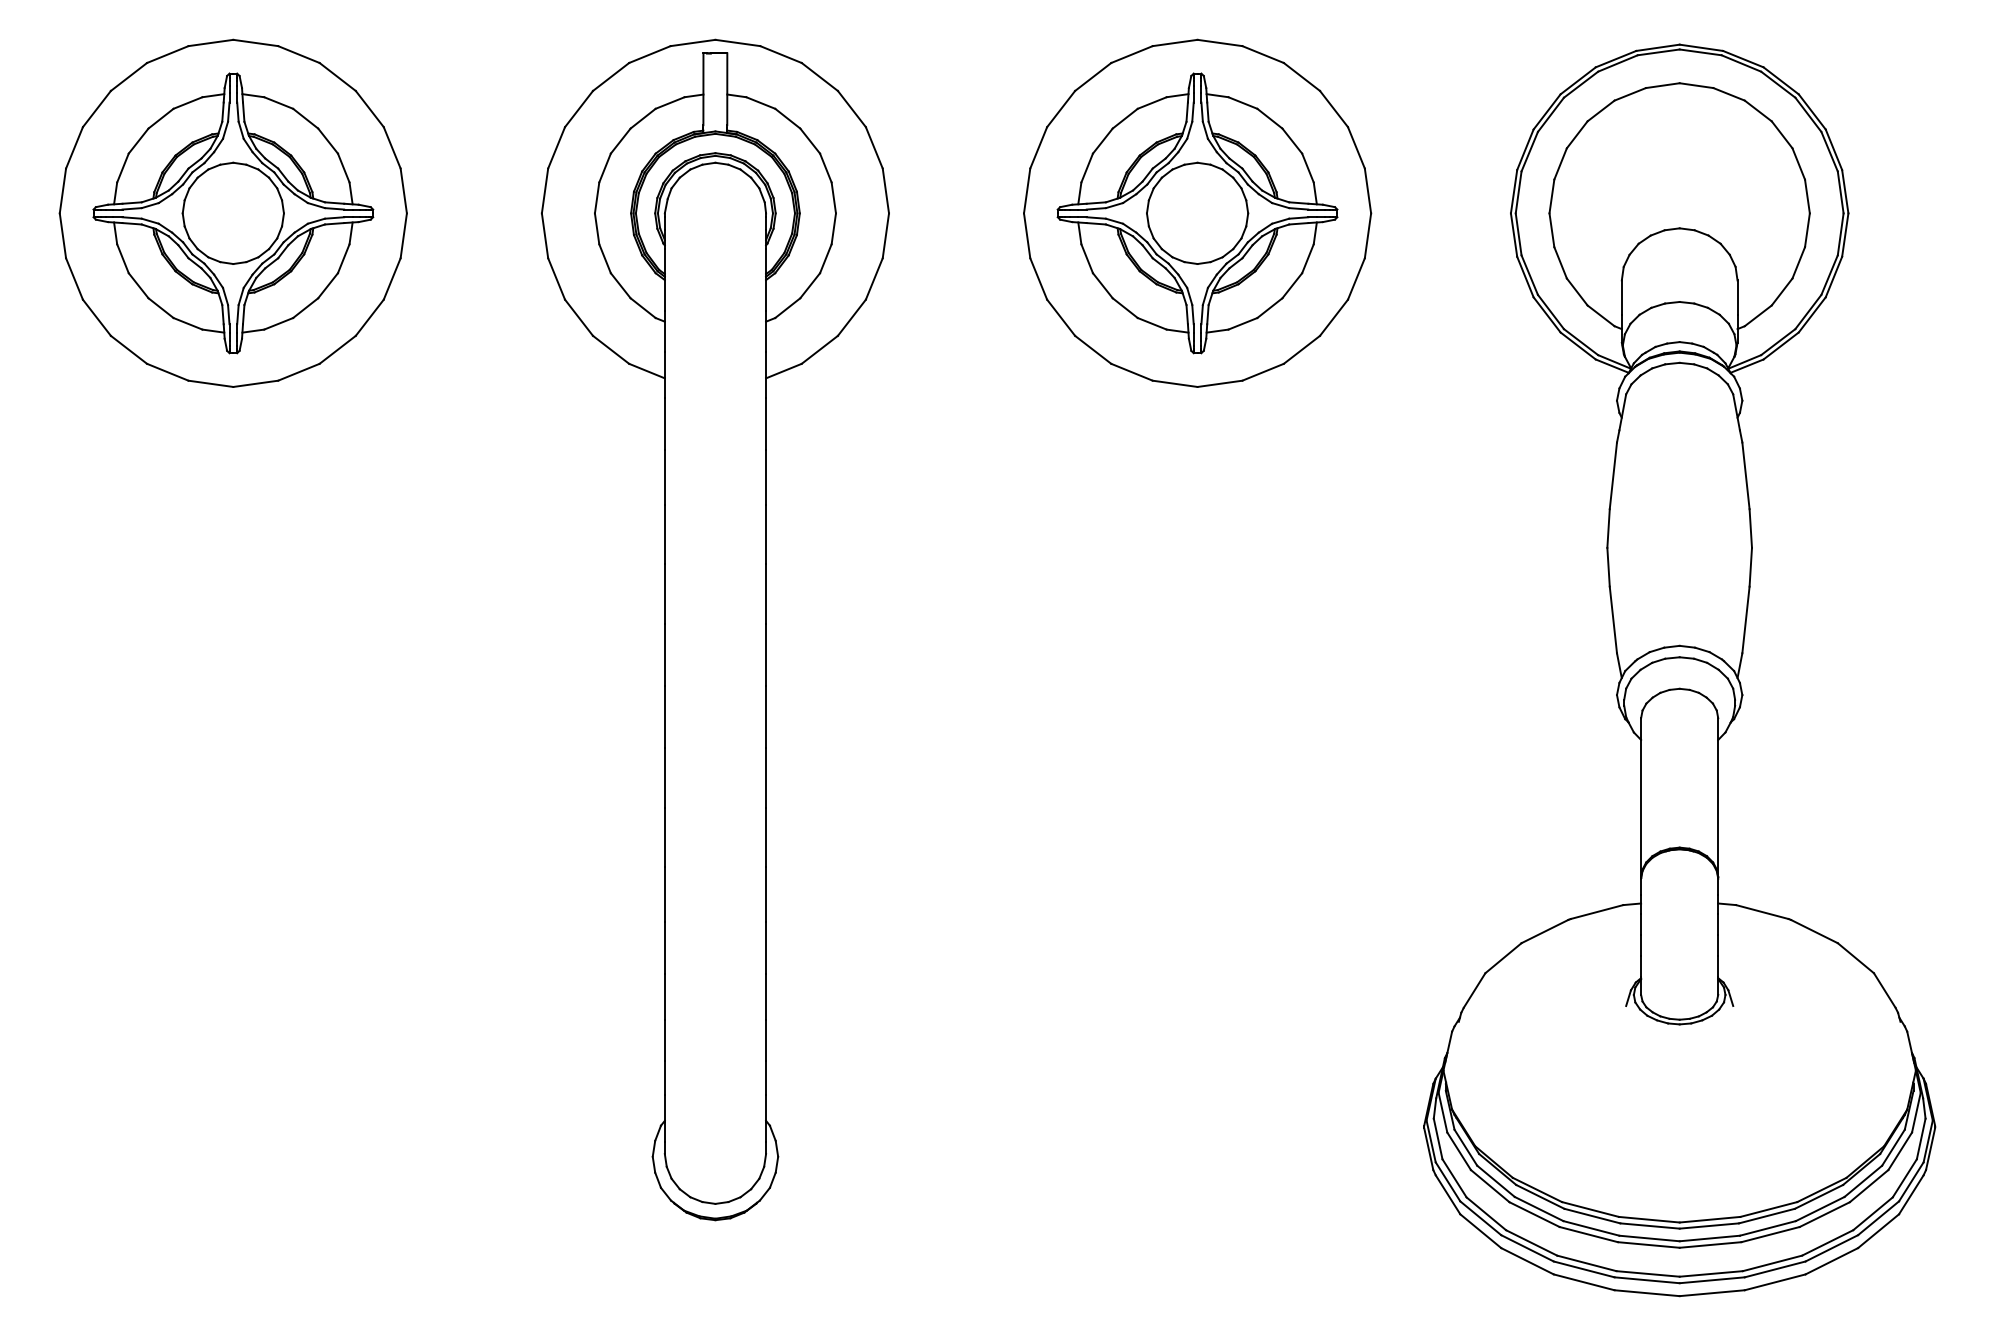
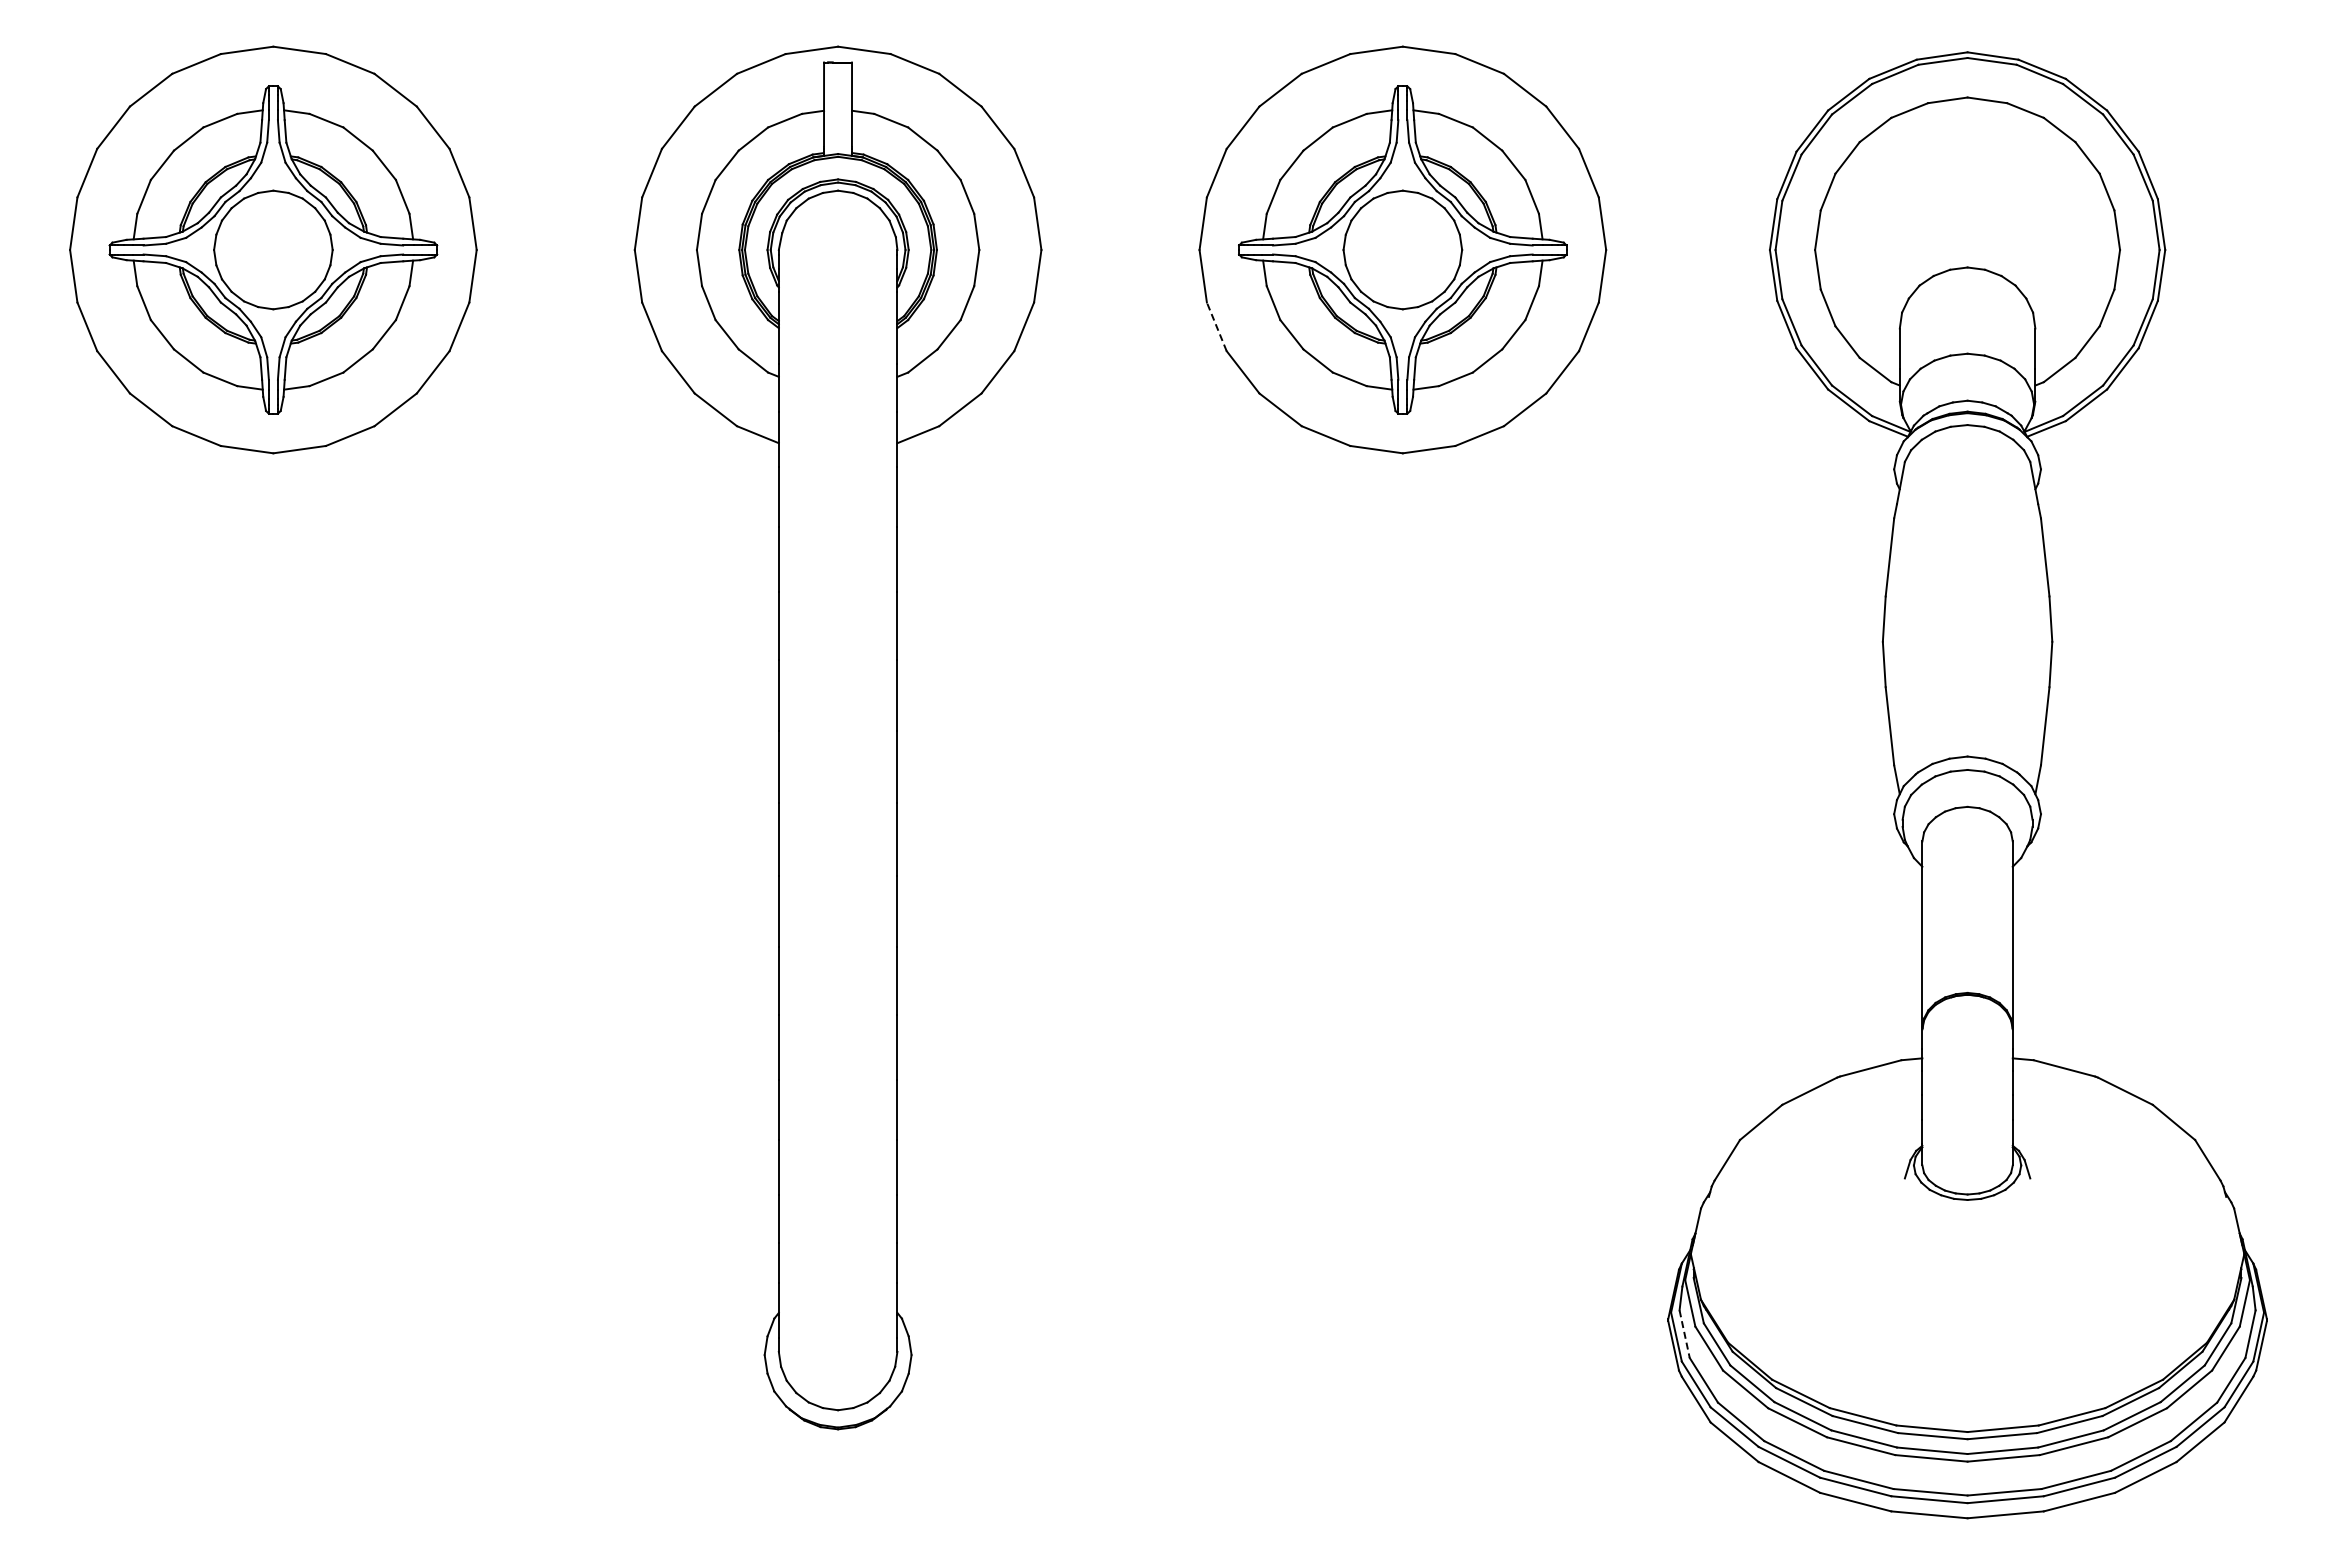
line: (1038, 278) -> (1216, 326), solid -> dashed
line: (1438, 1139) -> (1684, 1334), solid -> dashed

